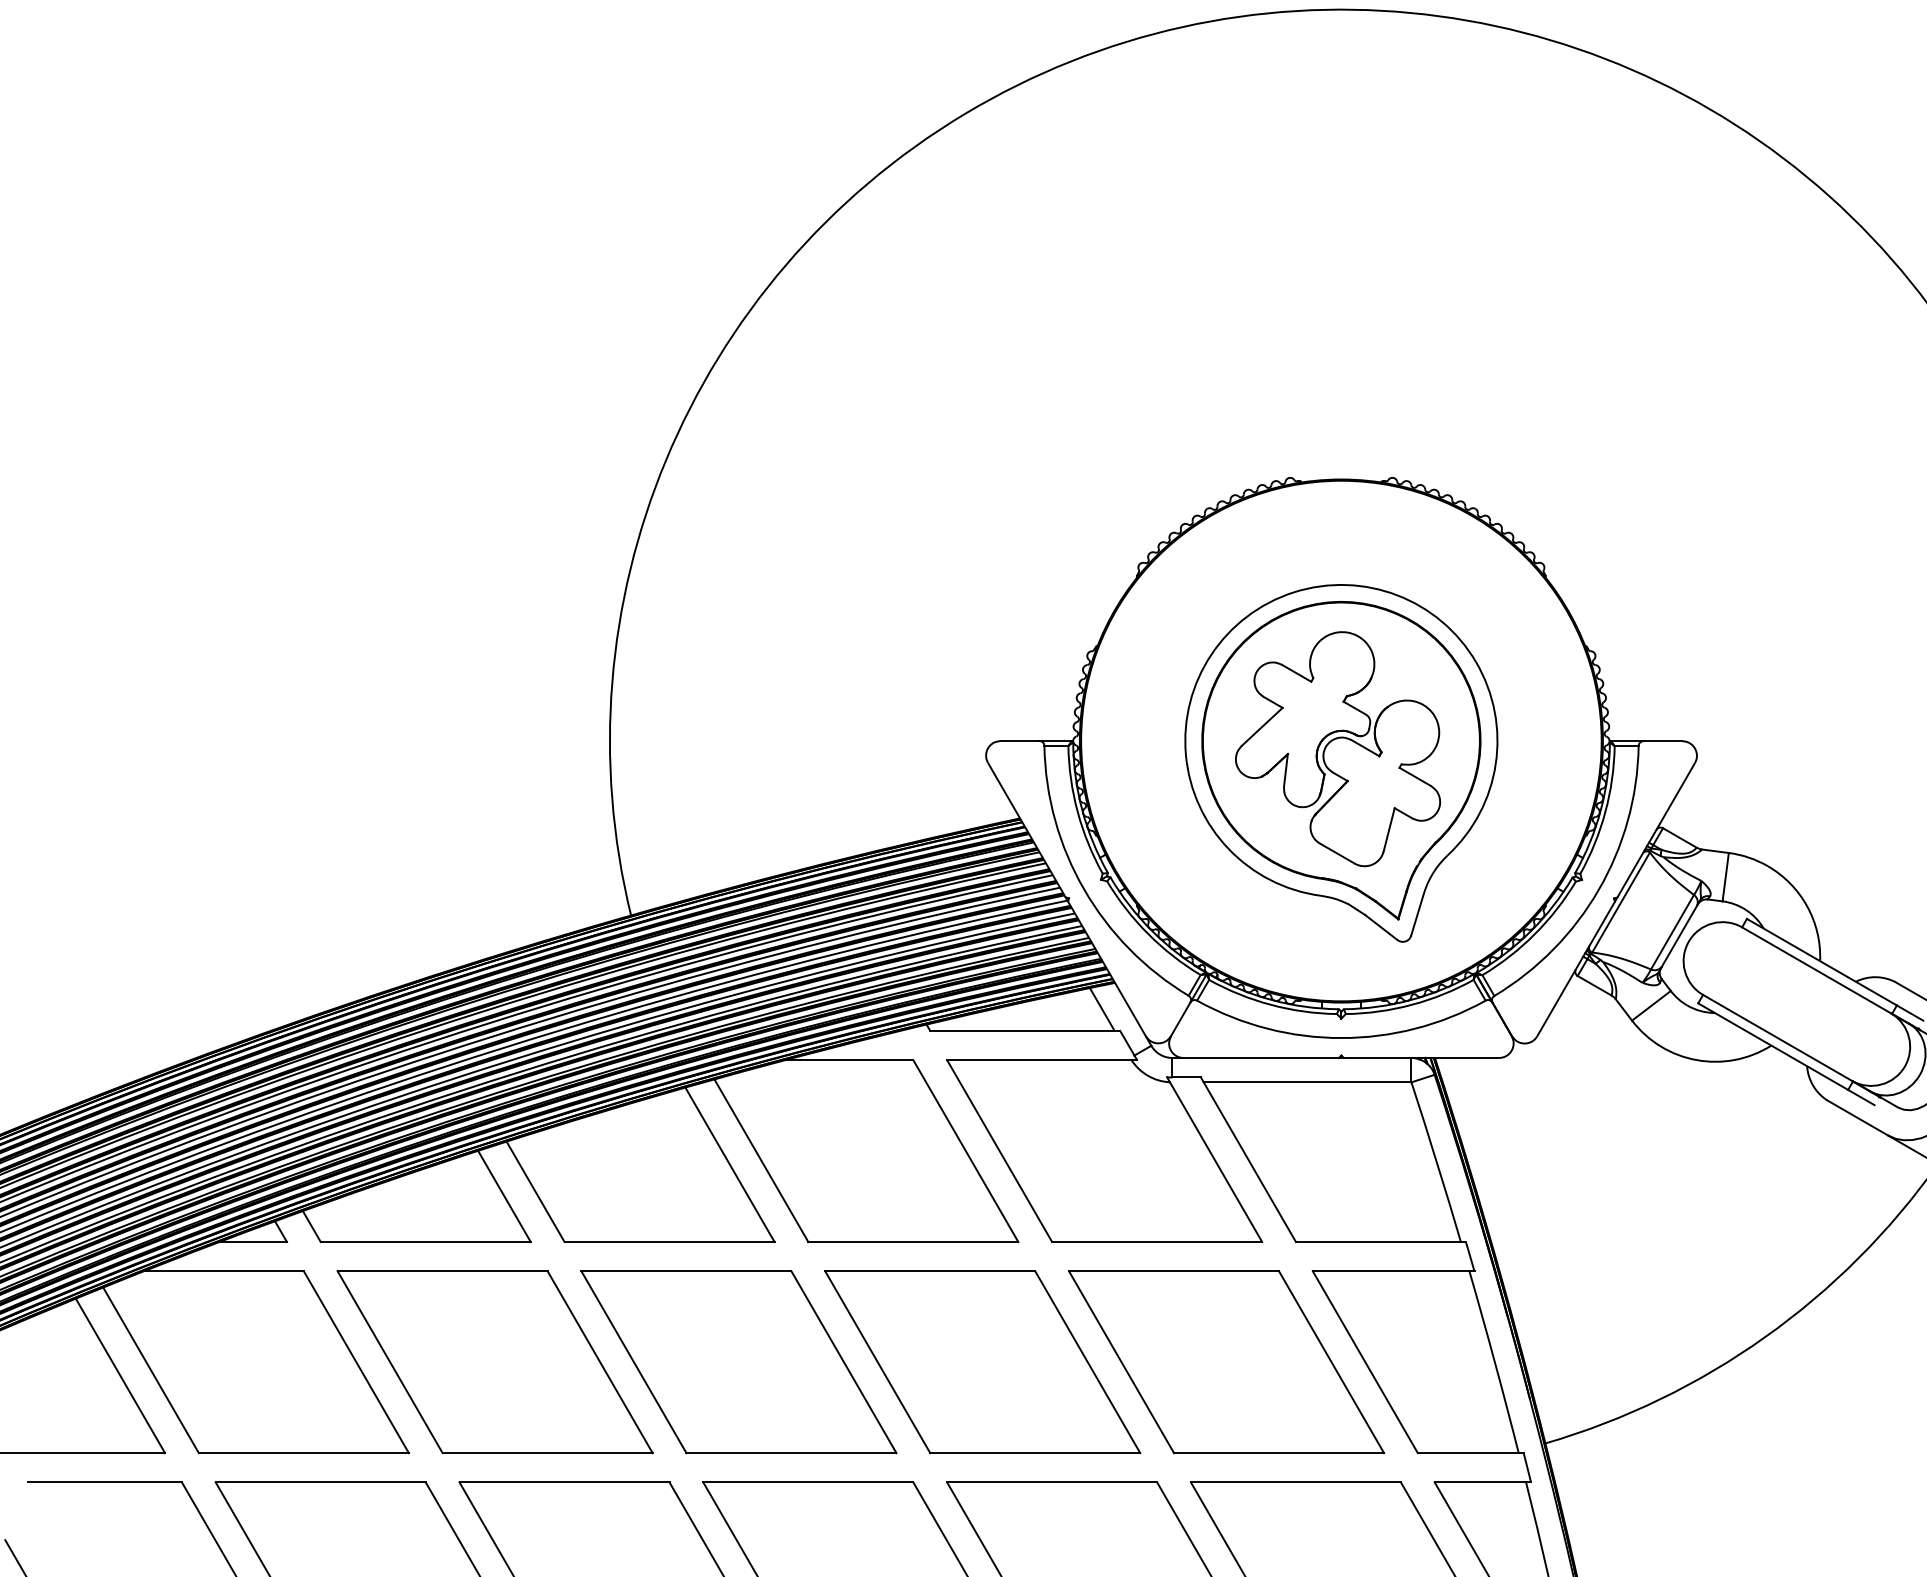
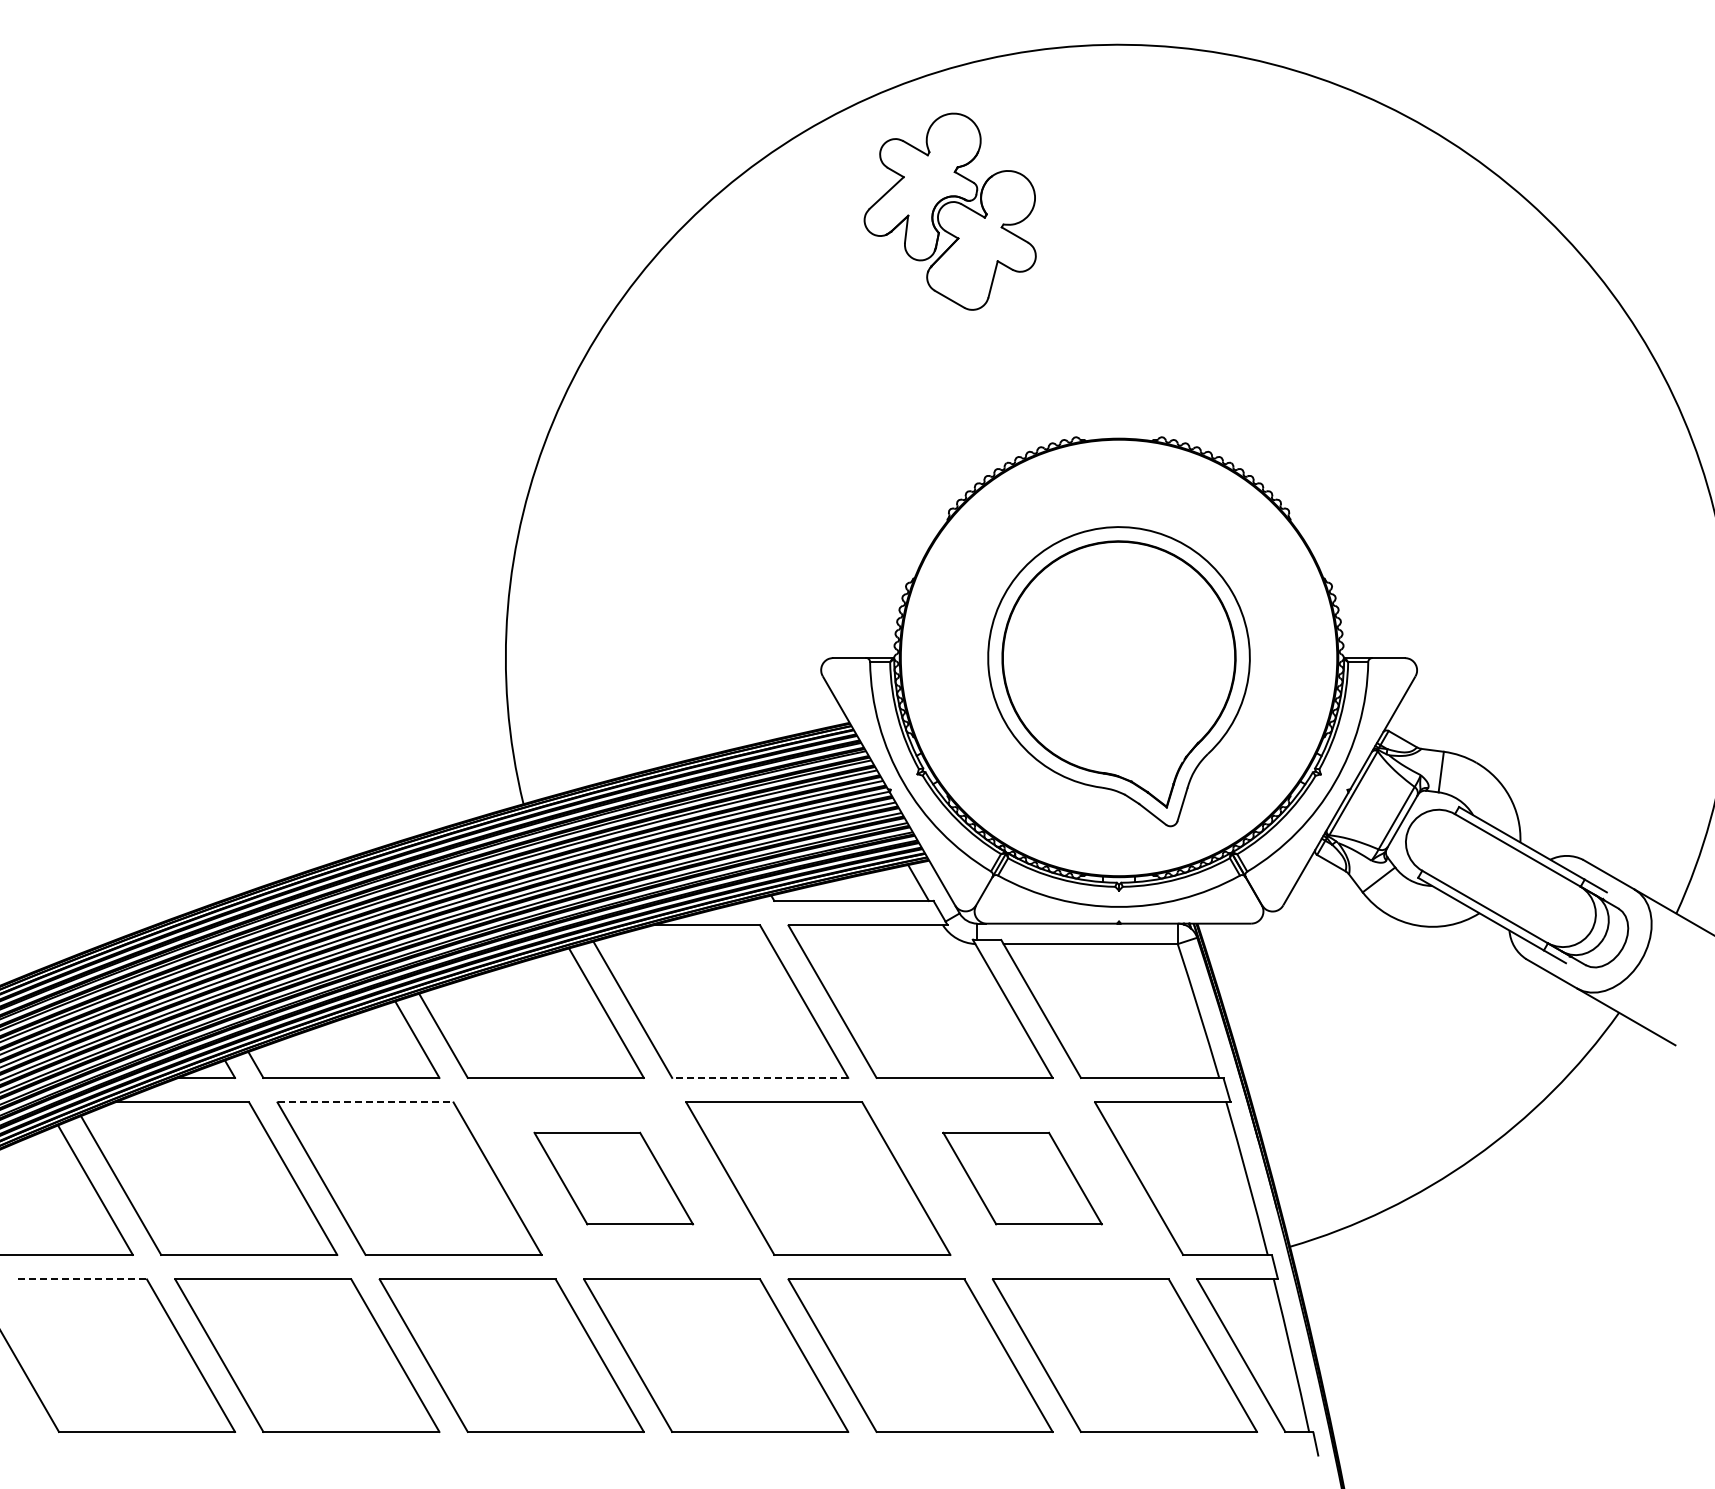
part: (1337, 748) -> (949, 211), moved
line: (912, 1241) -> (759, 1077), solid -> dashed
line: (443, 1271) -> (366, 1102), solid -> dashed
part: (738, 1361) -> (613, 1178), size x0.6
part: (1226, 1361) -> (1022, 1178), size x0.6
line: (106, 1482) -> (83, 1279), solid -> dashed

